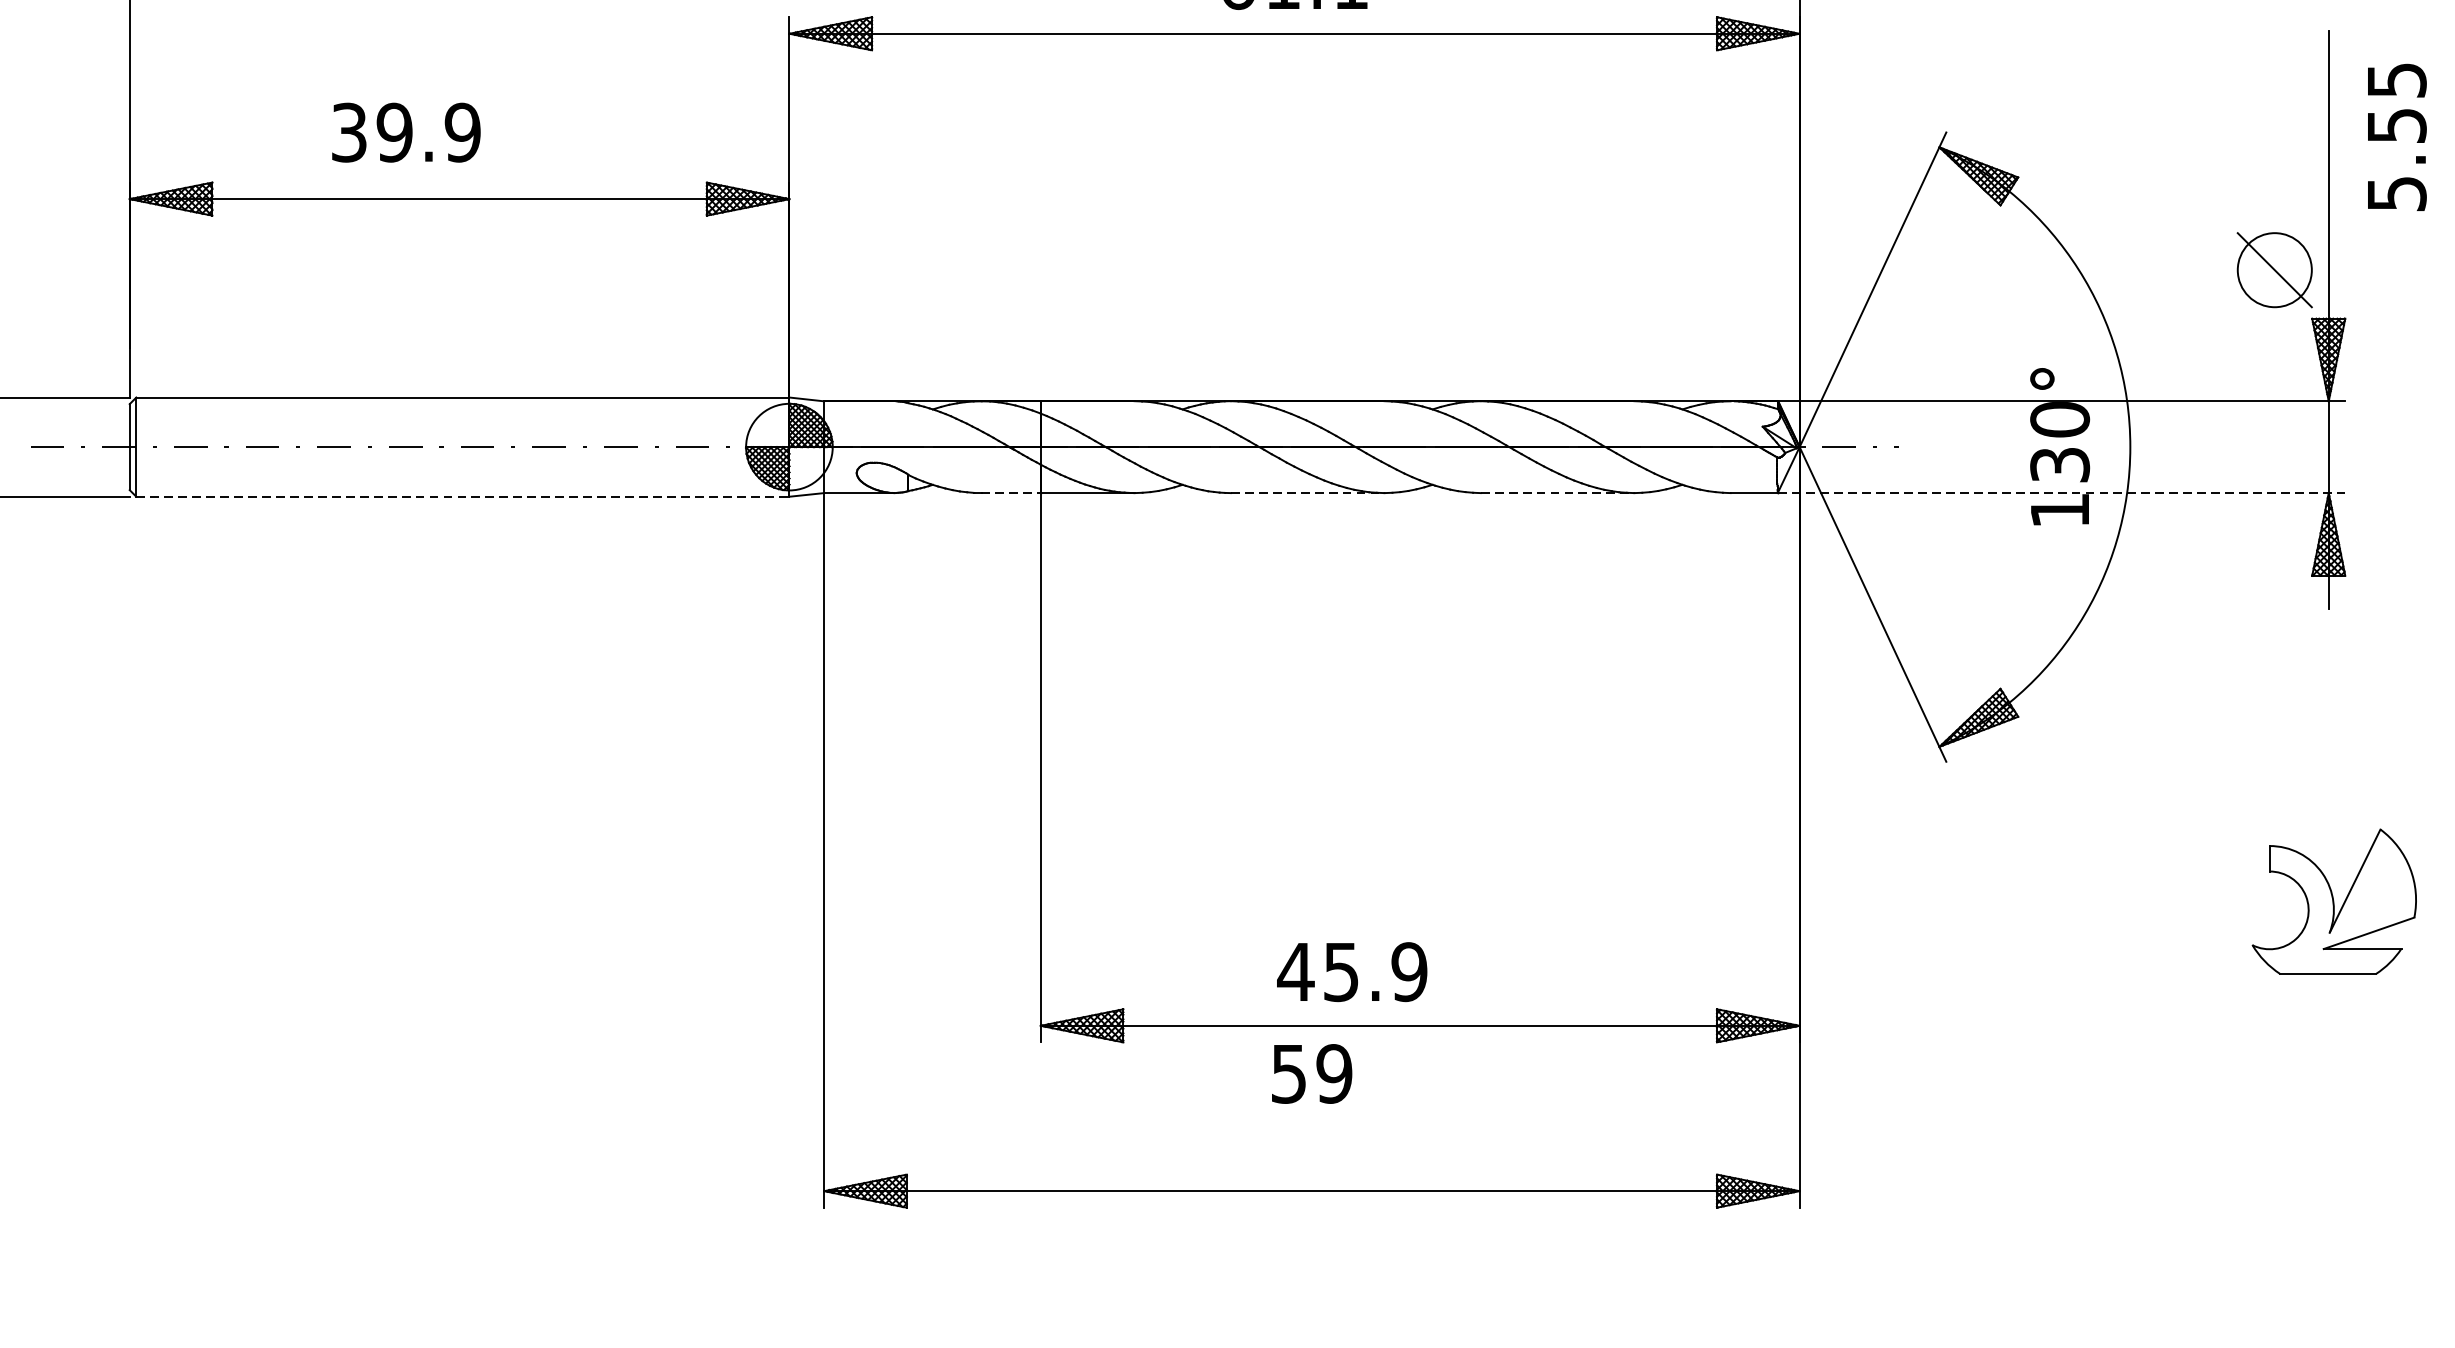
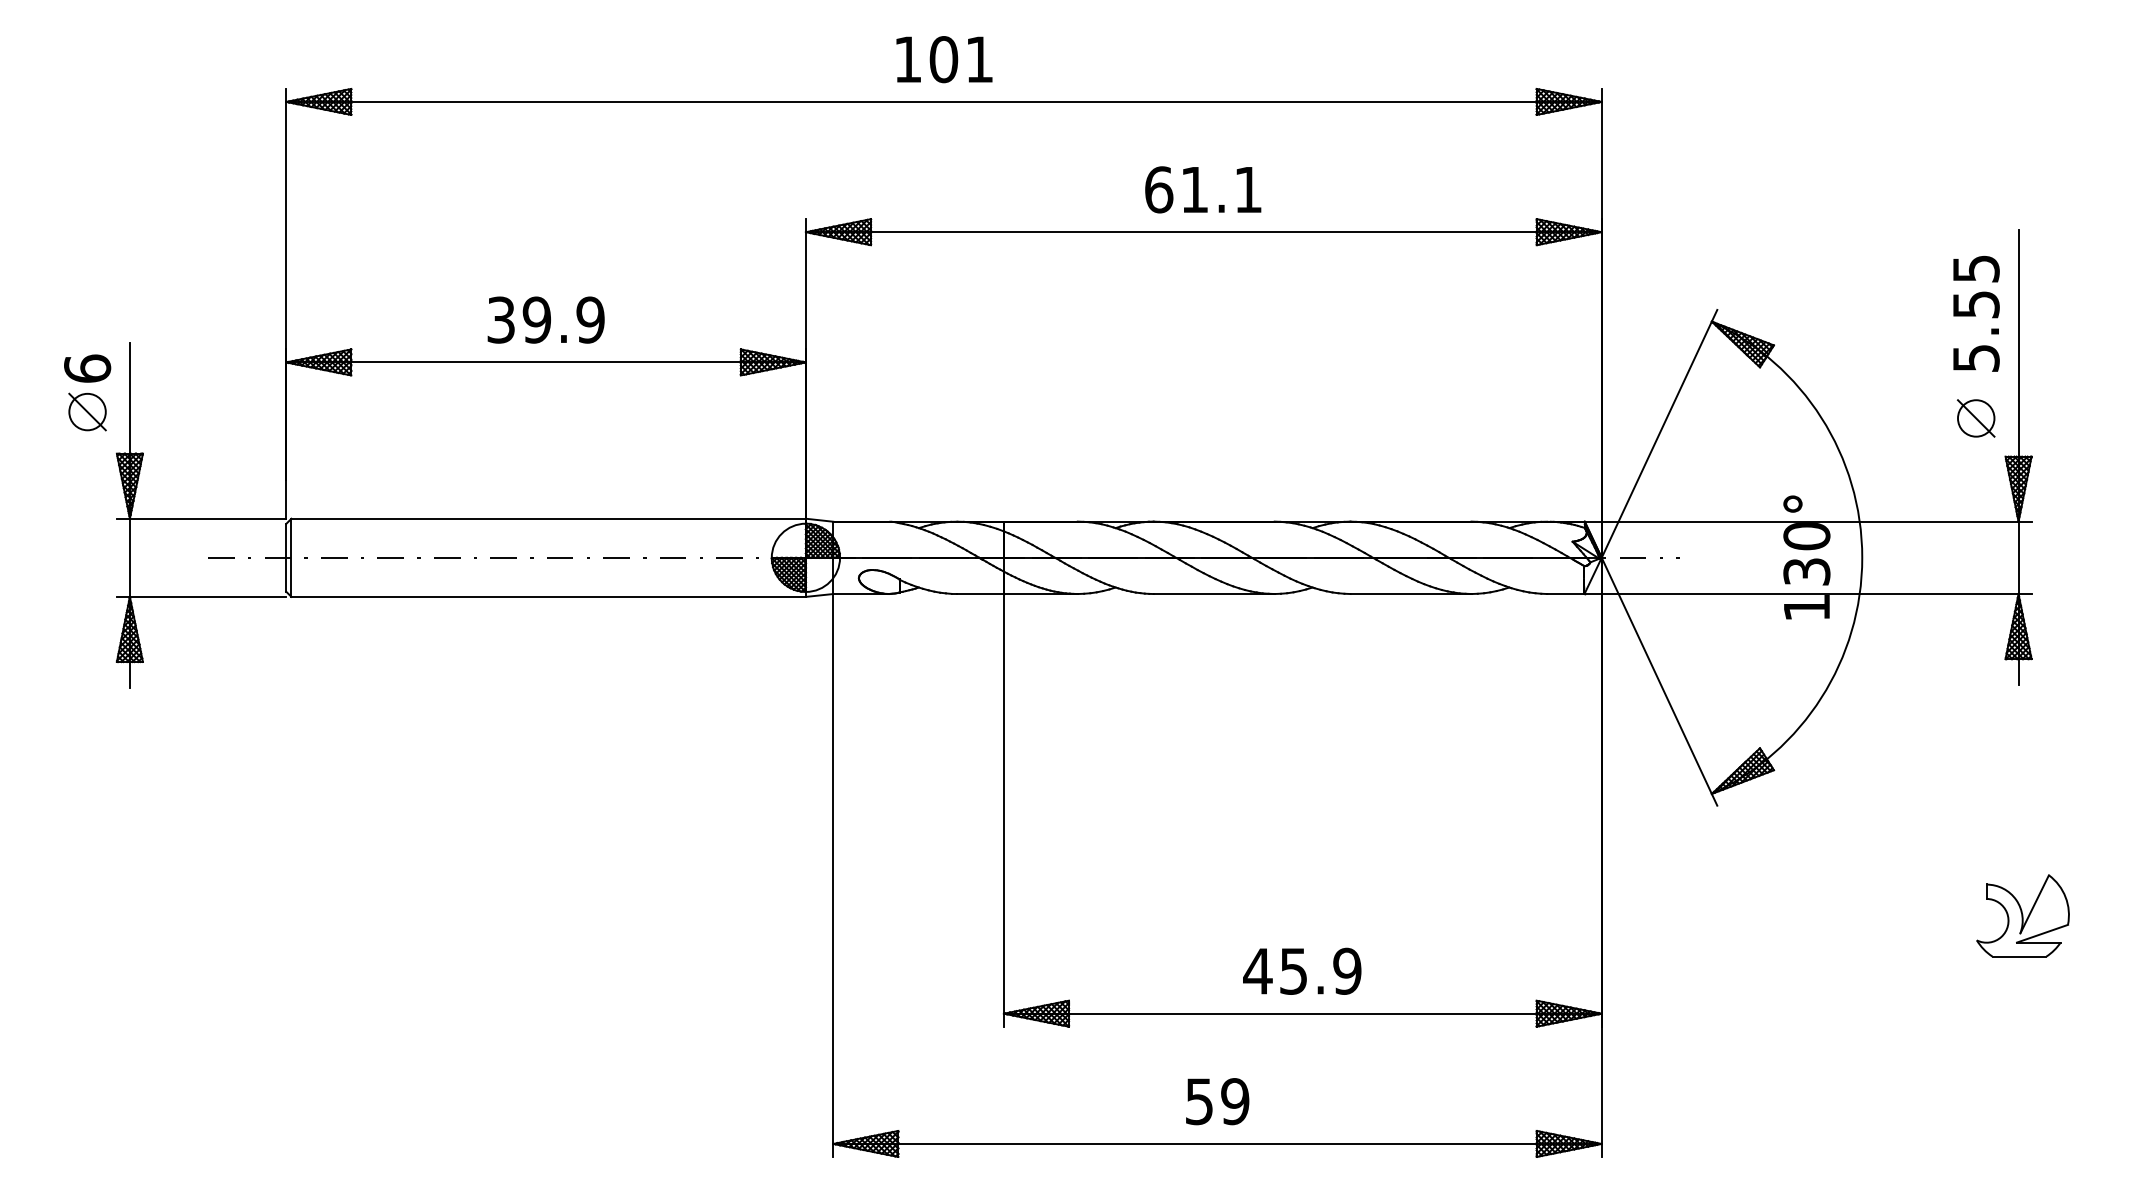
text: (405, 131) -> (545, 319), moved
text: (2397, 136) -> (1976, 313), moved
part: (2275, 270) -> (1976, 418), size x0.62
line: (1011, 493) -> (980, 594), dashed -> solid
line: (1308, 493) -> (1214, 594), dashed -> solid
line: (1558, 493) -> (1411, 594), dashed -> solid
line: (2062, 493) -> (1808, 594), dashed -> solid
line: (463, 496) -> (549, 596), dashed -> solid
part: (2333, 901) -> (2022, 915), size x0.71
text: (1352, 970) -> (1302, 970), moved
text: (1311, 1073) -> (1217, 1101), moved

